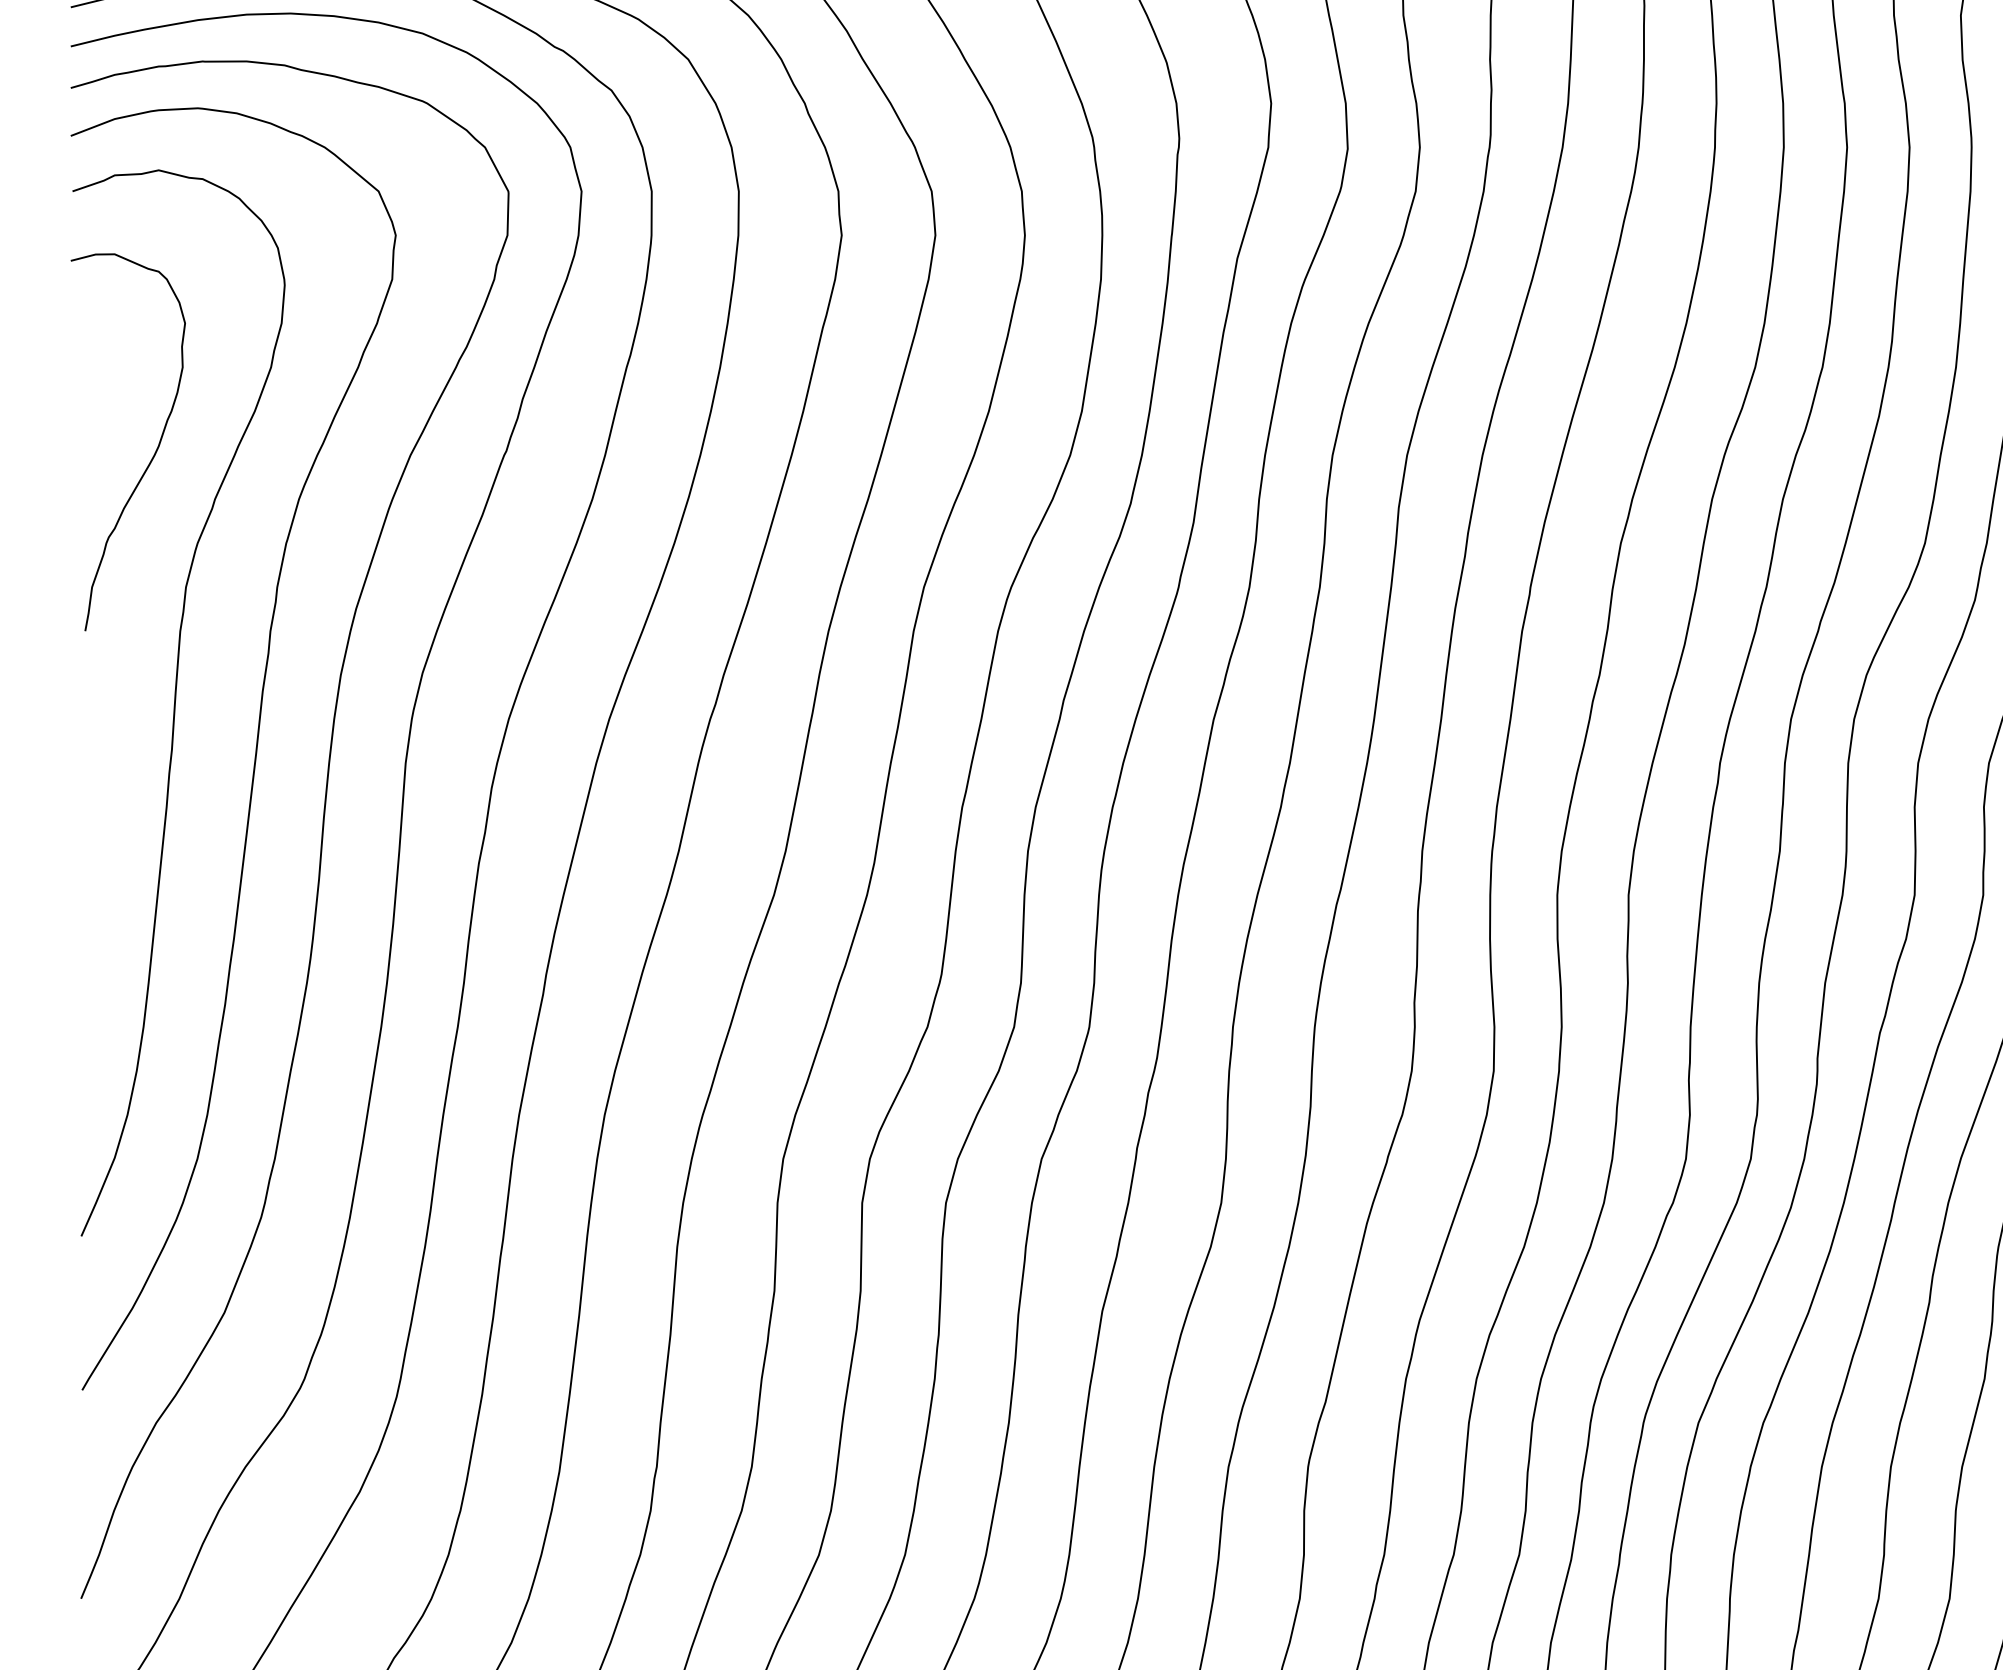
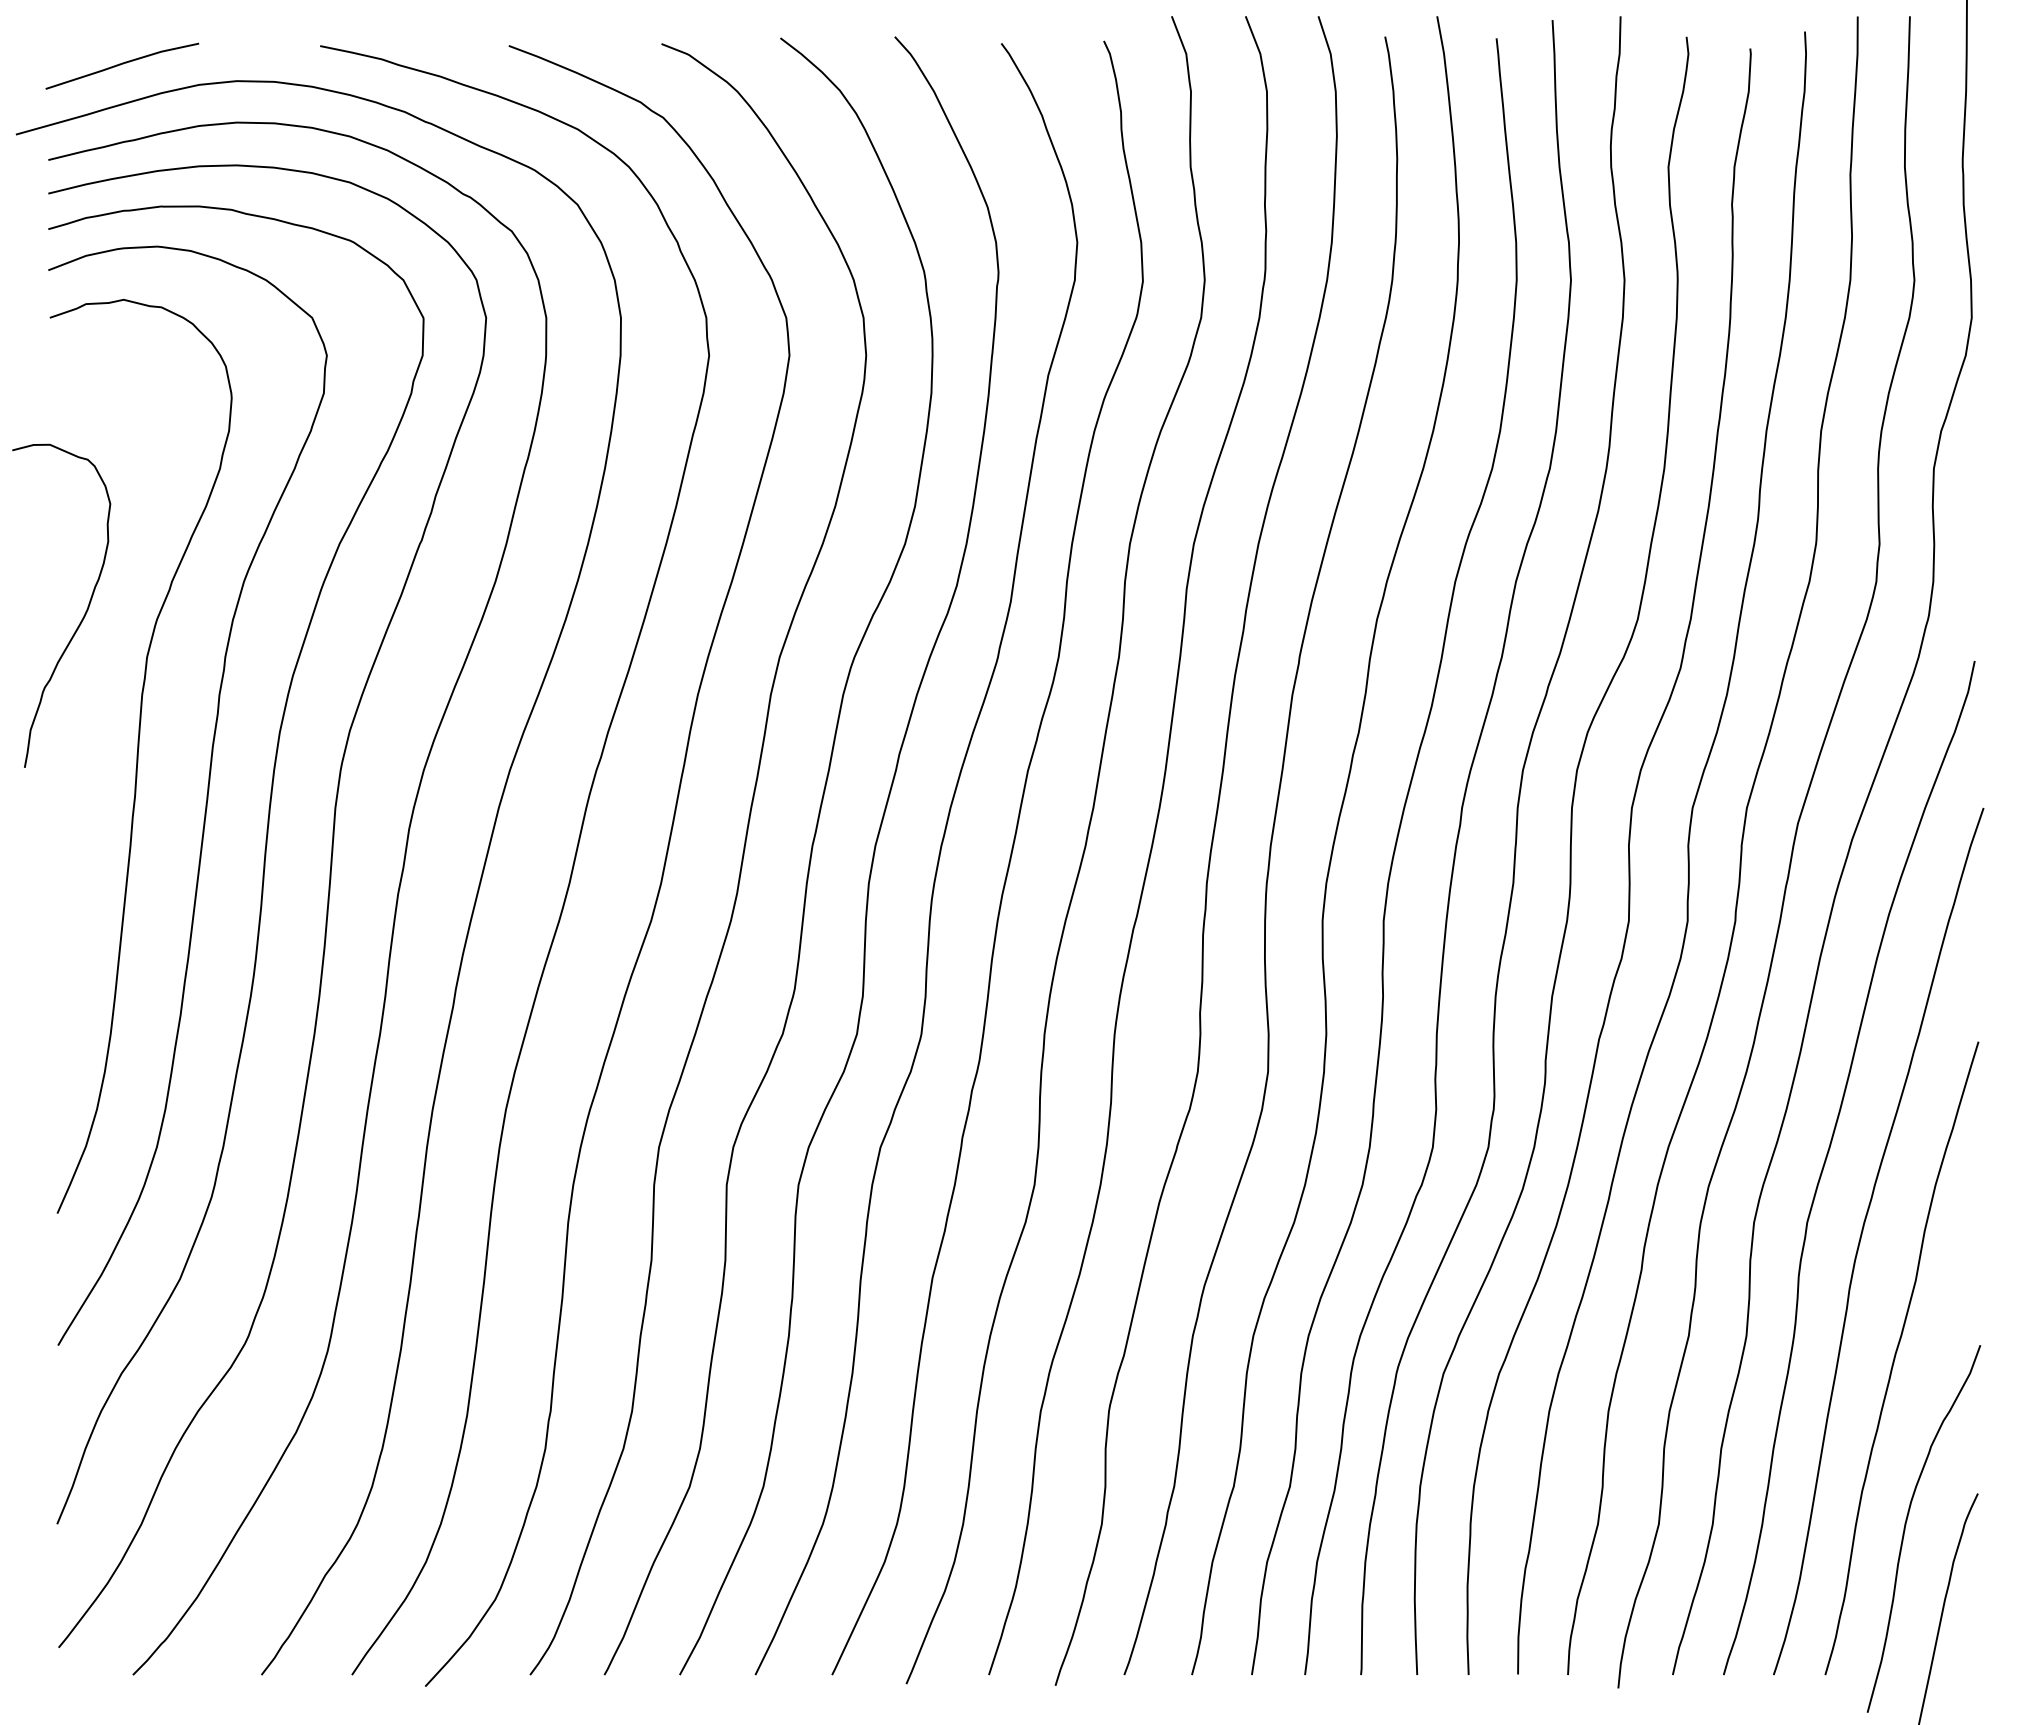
curve: (153, 453) -> (83, 615), moved

